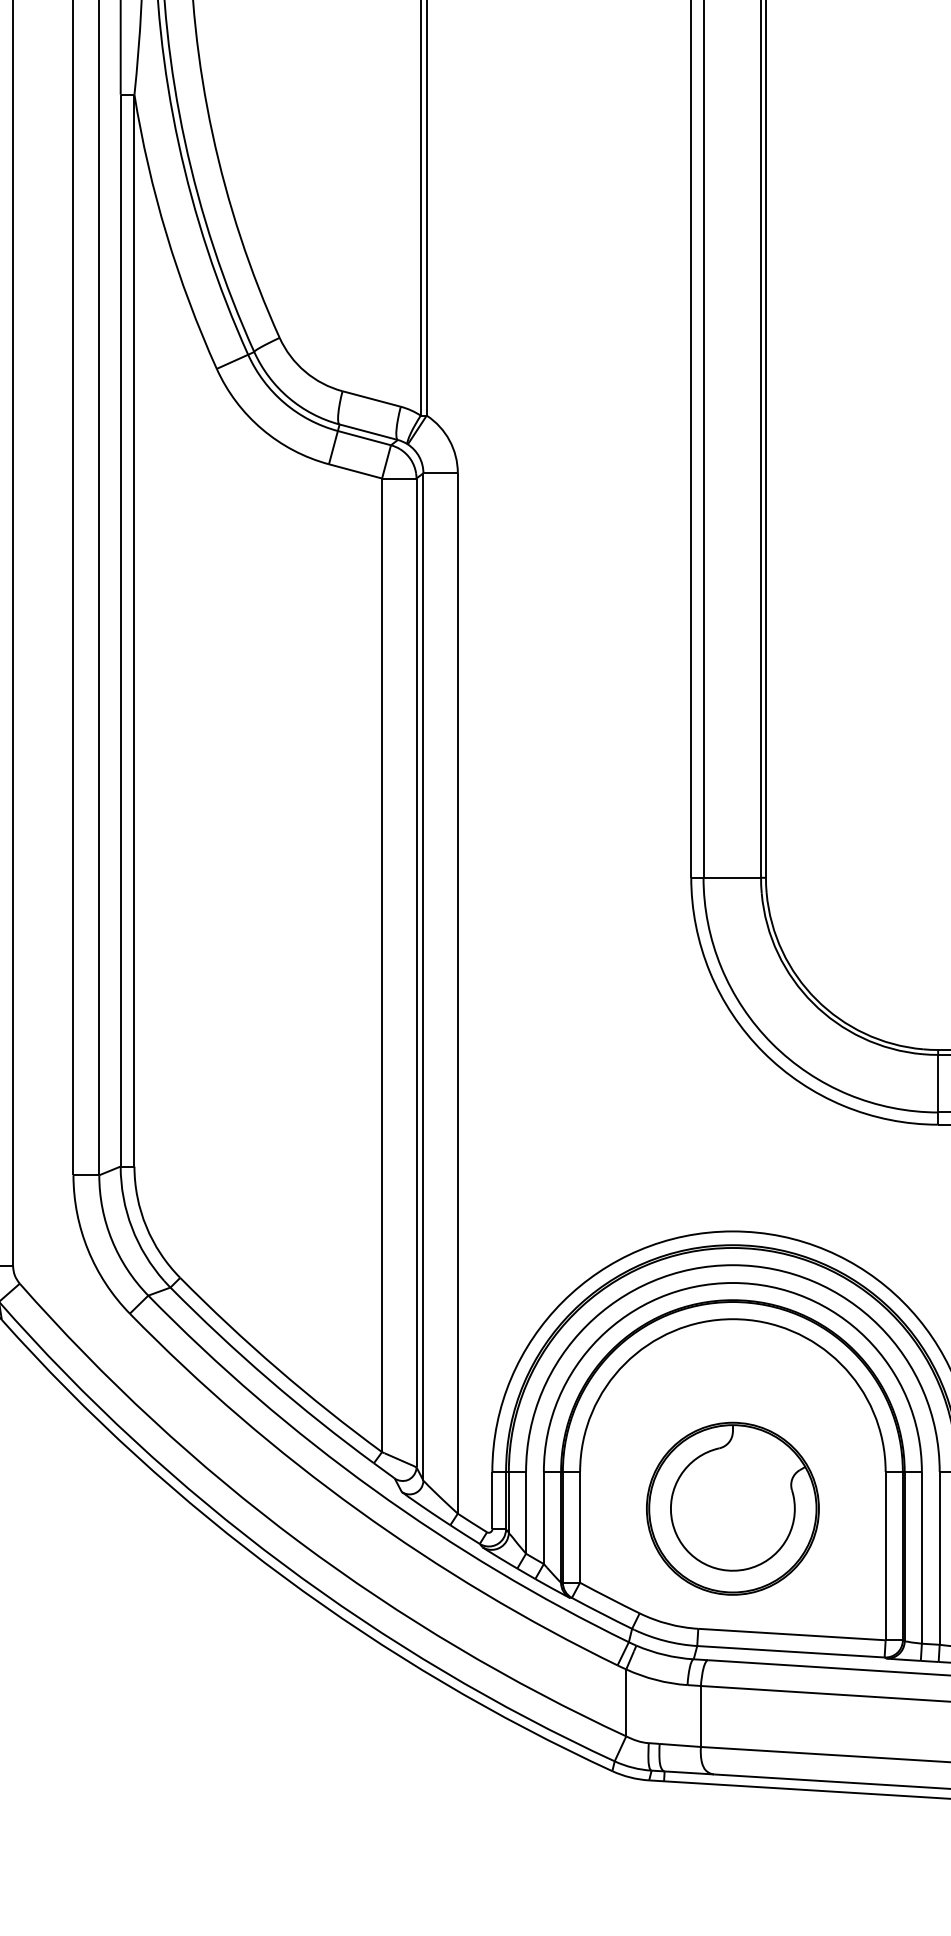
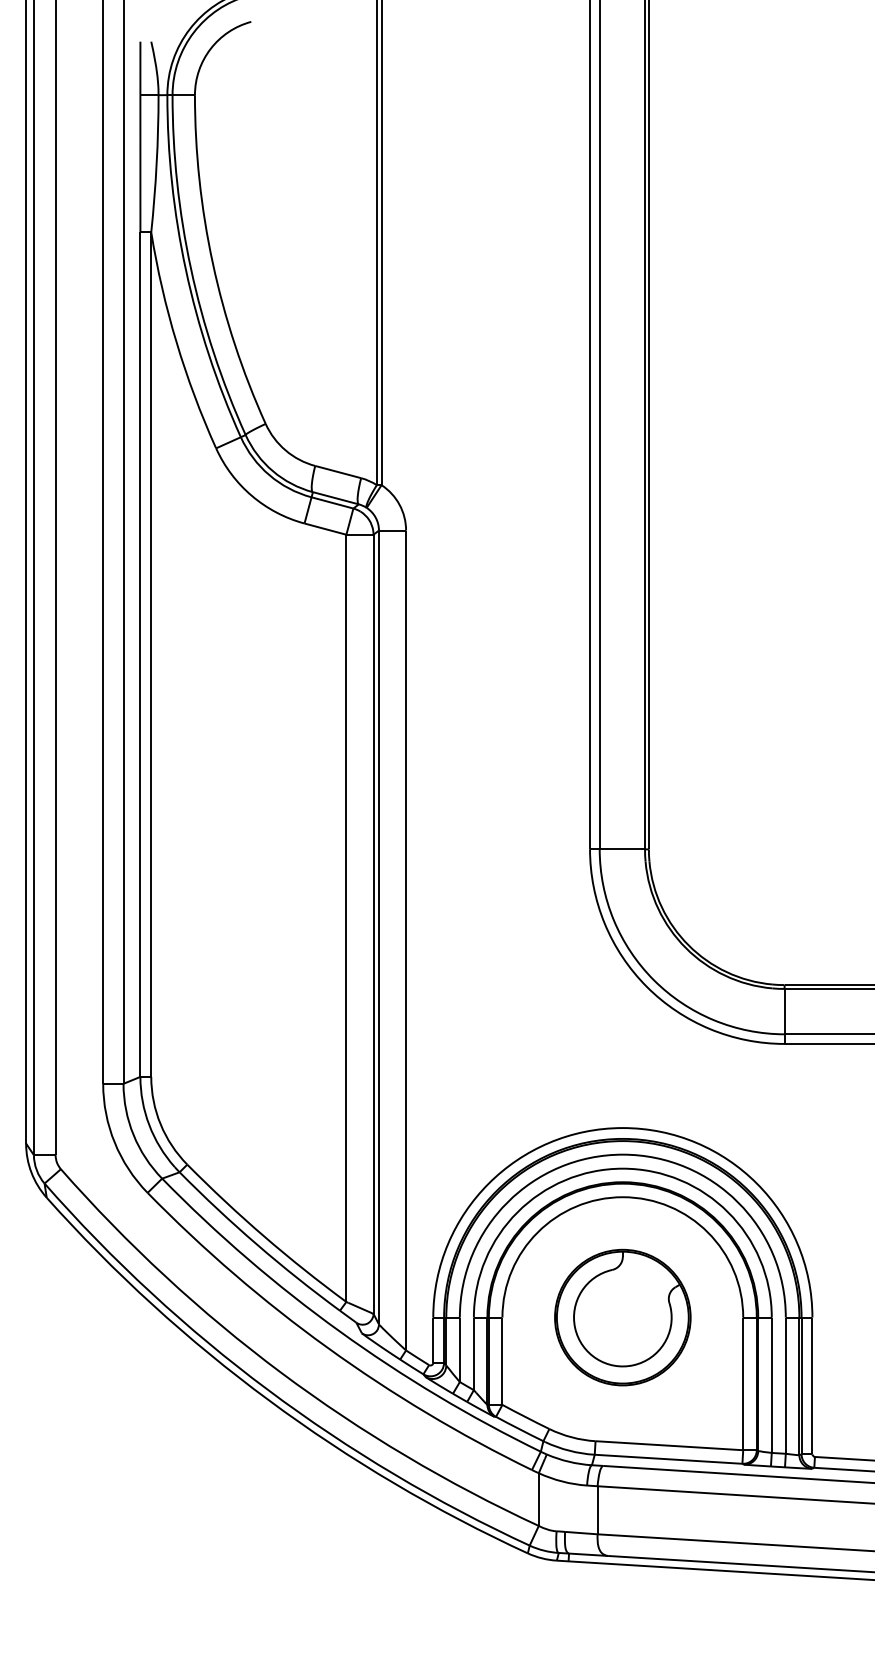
part: (732, 1508) -> (622, 1317), moved

